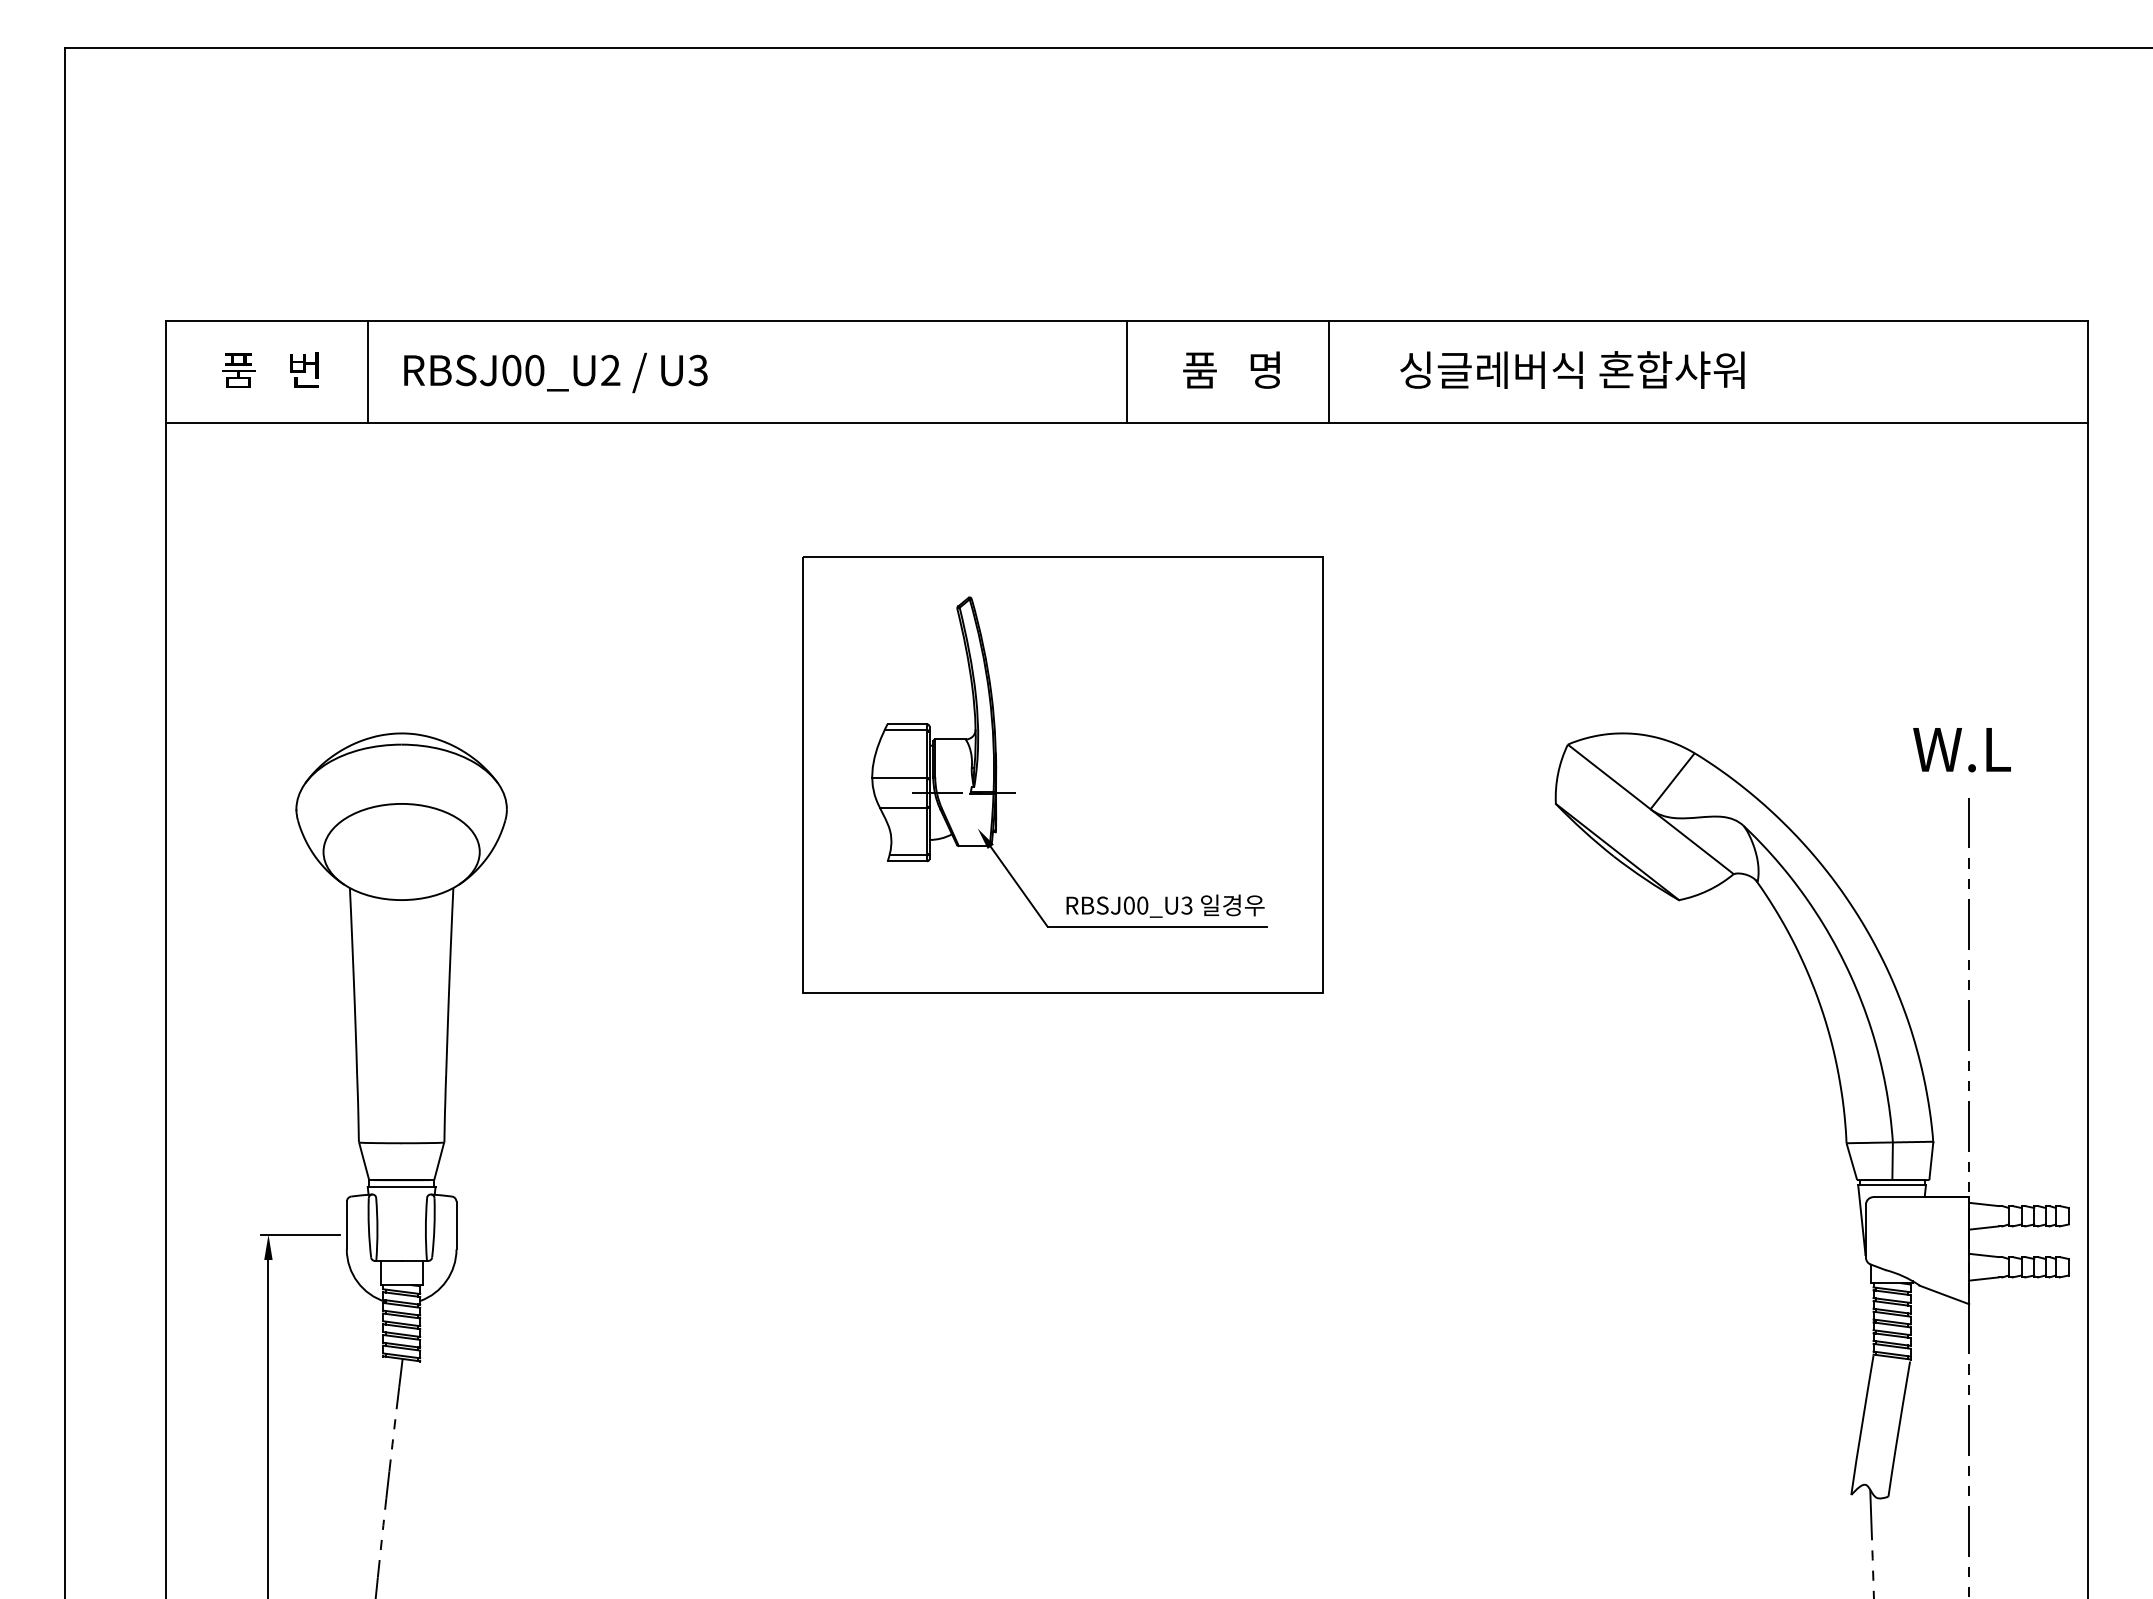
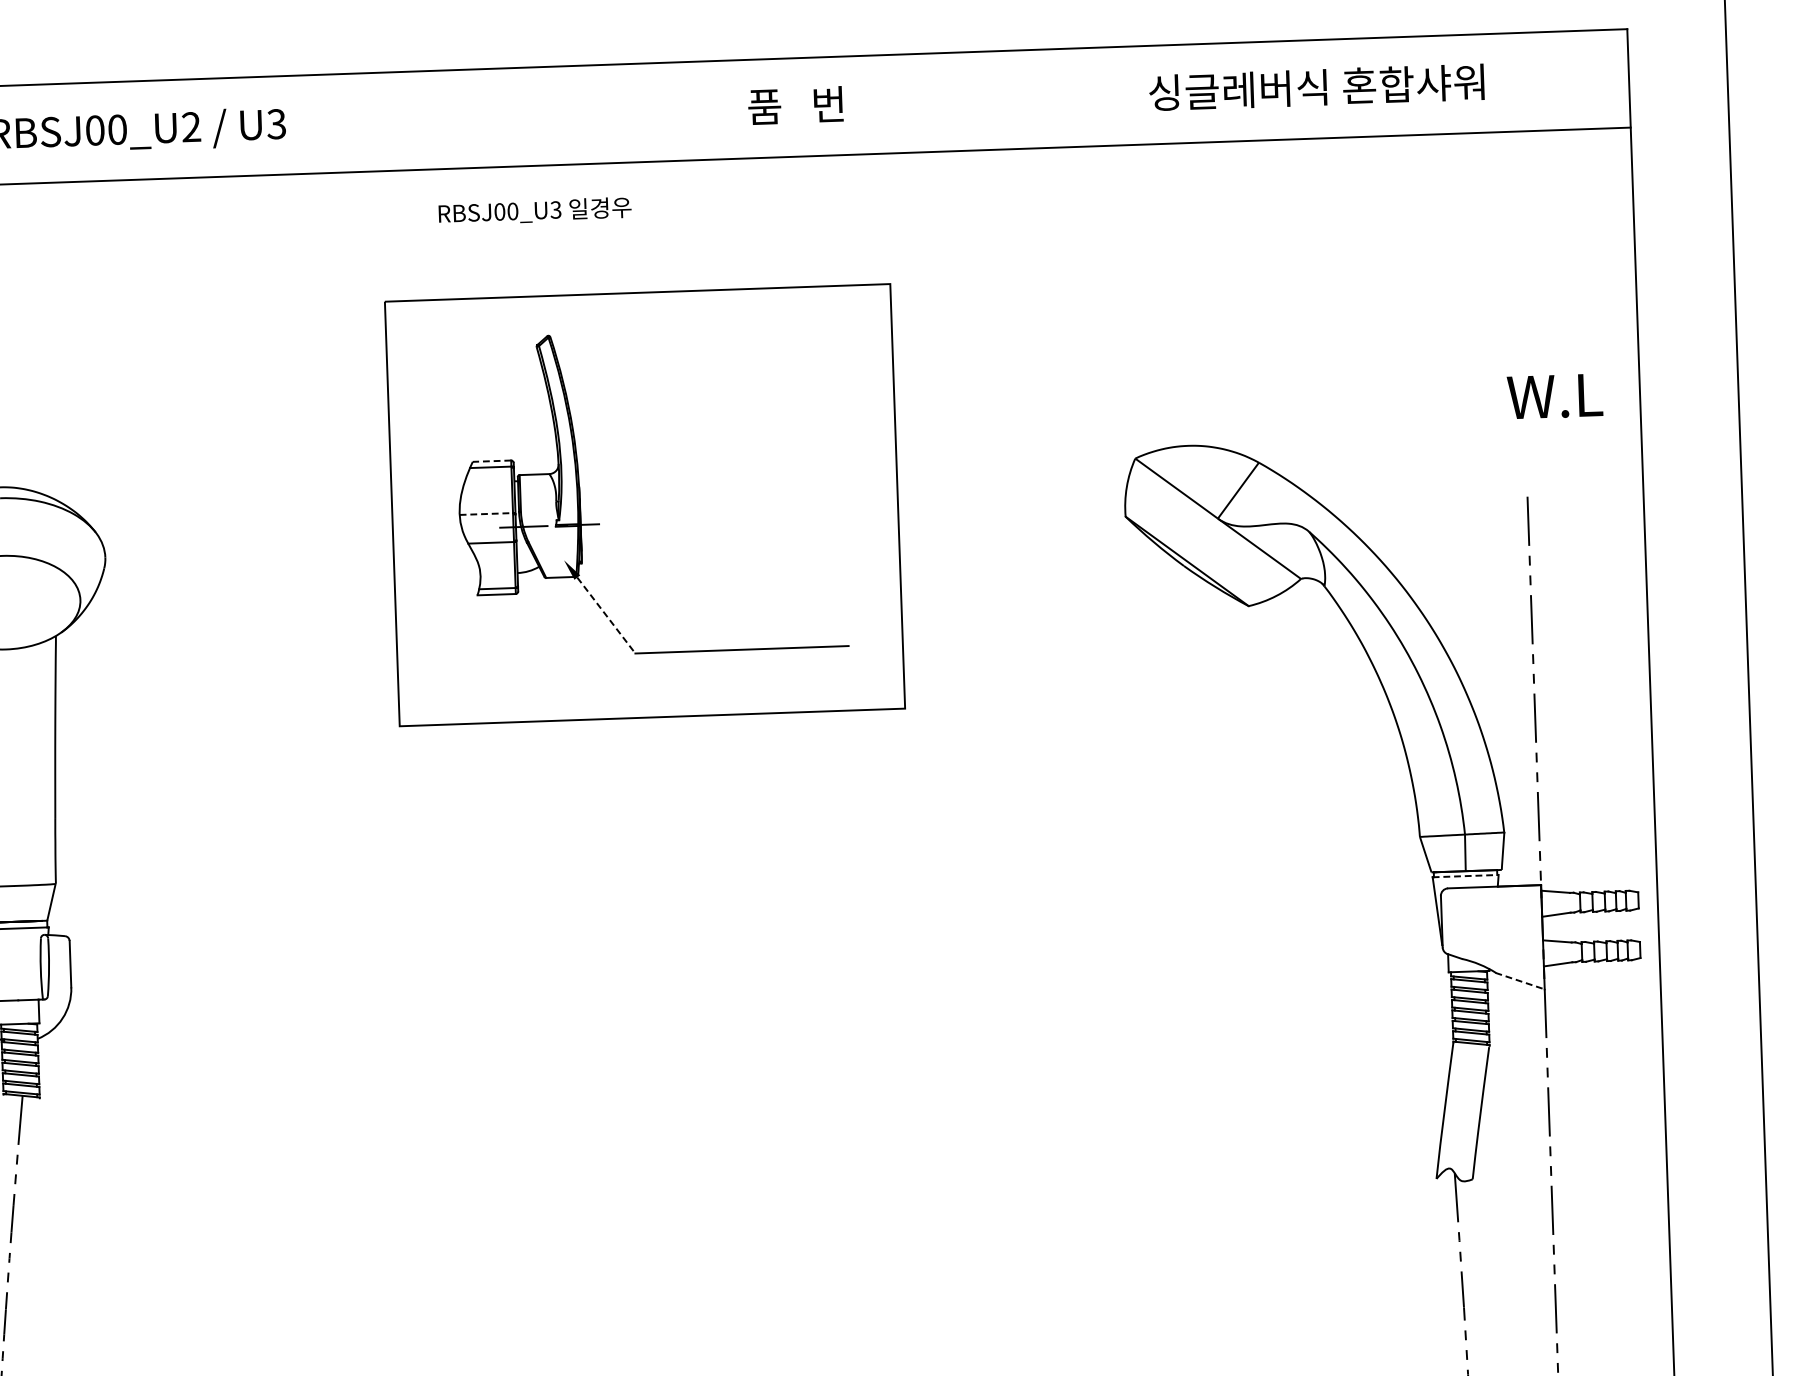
text: (1231, 369) -> (795, 105), 품   명 -> 품   번
text: (1572, 369) -> (1316, 86), moved
line: (1127, 371) -> (694, 110), removed
line: (1329, 371) -> (890, 103), removed
line: (907, 724) -> (492, 461), solid -> dashed
text: (1961, 750) -> (1554, 397), moved
line: (900, 778) -> (487, 514), solid -> dashed
line: (1019, 887) -> (606, 616), solid -> dashed
text: (1165, 905) -> (535, 210), moved
line: (1892, 1185) -> (1466, 876), solid -> dashed
line: (1944, 1294) -> (1520, 980), solid -> dashed

